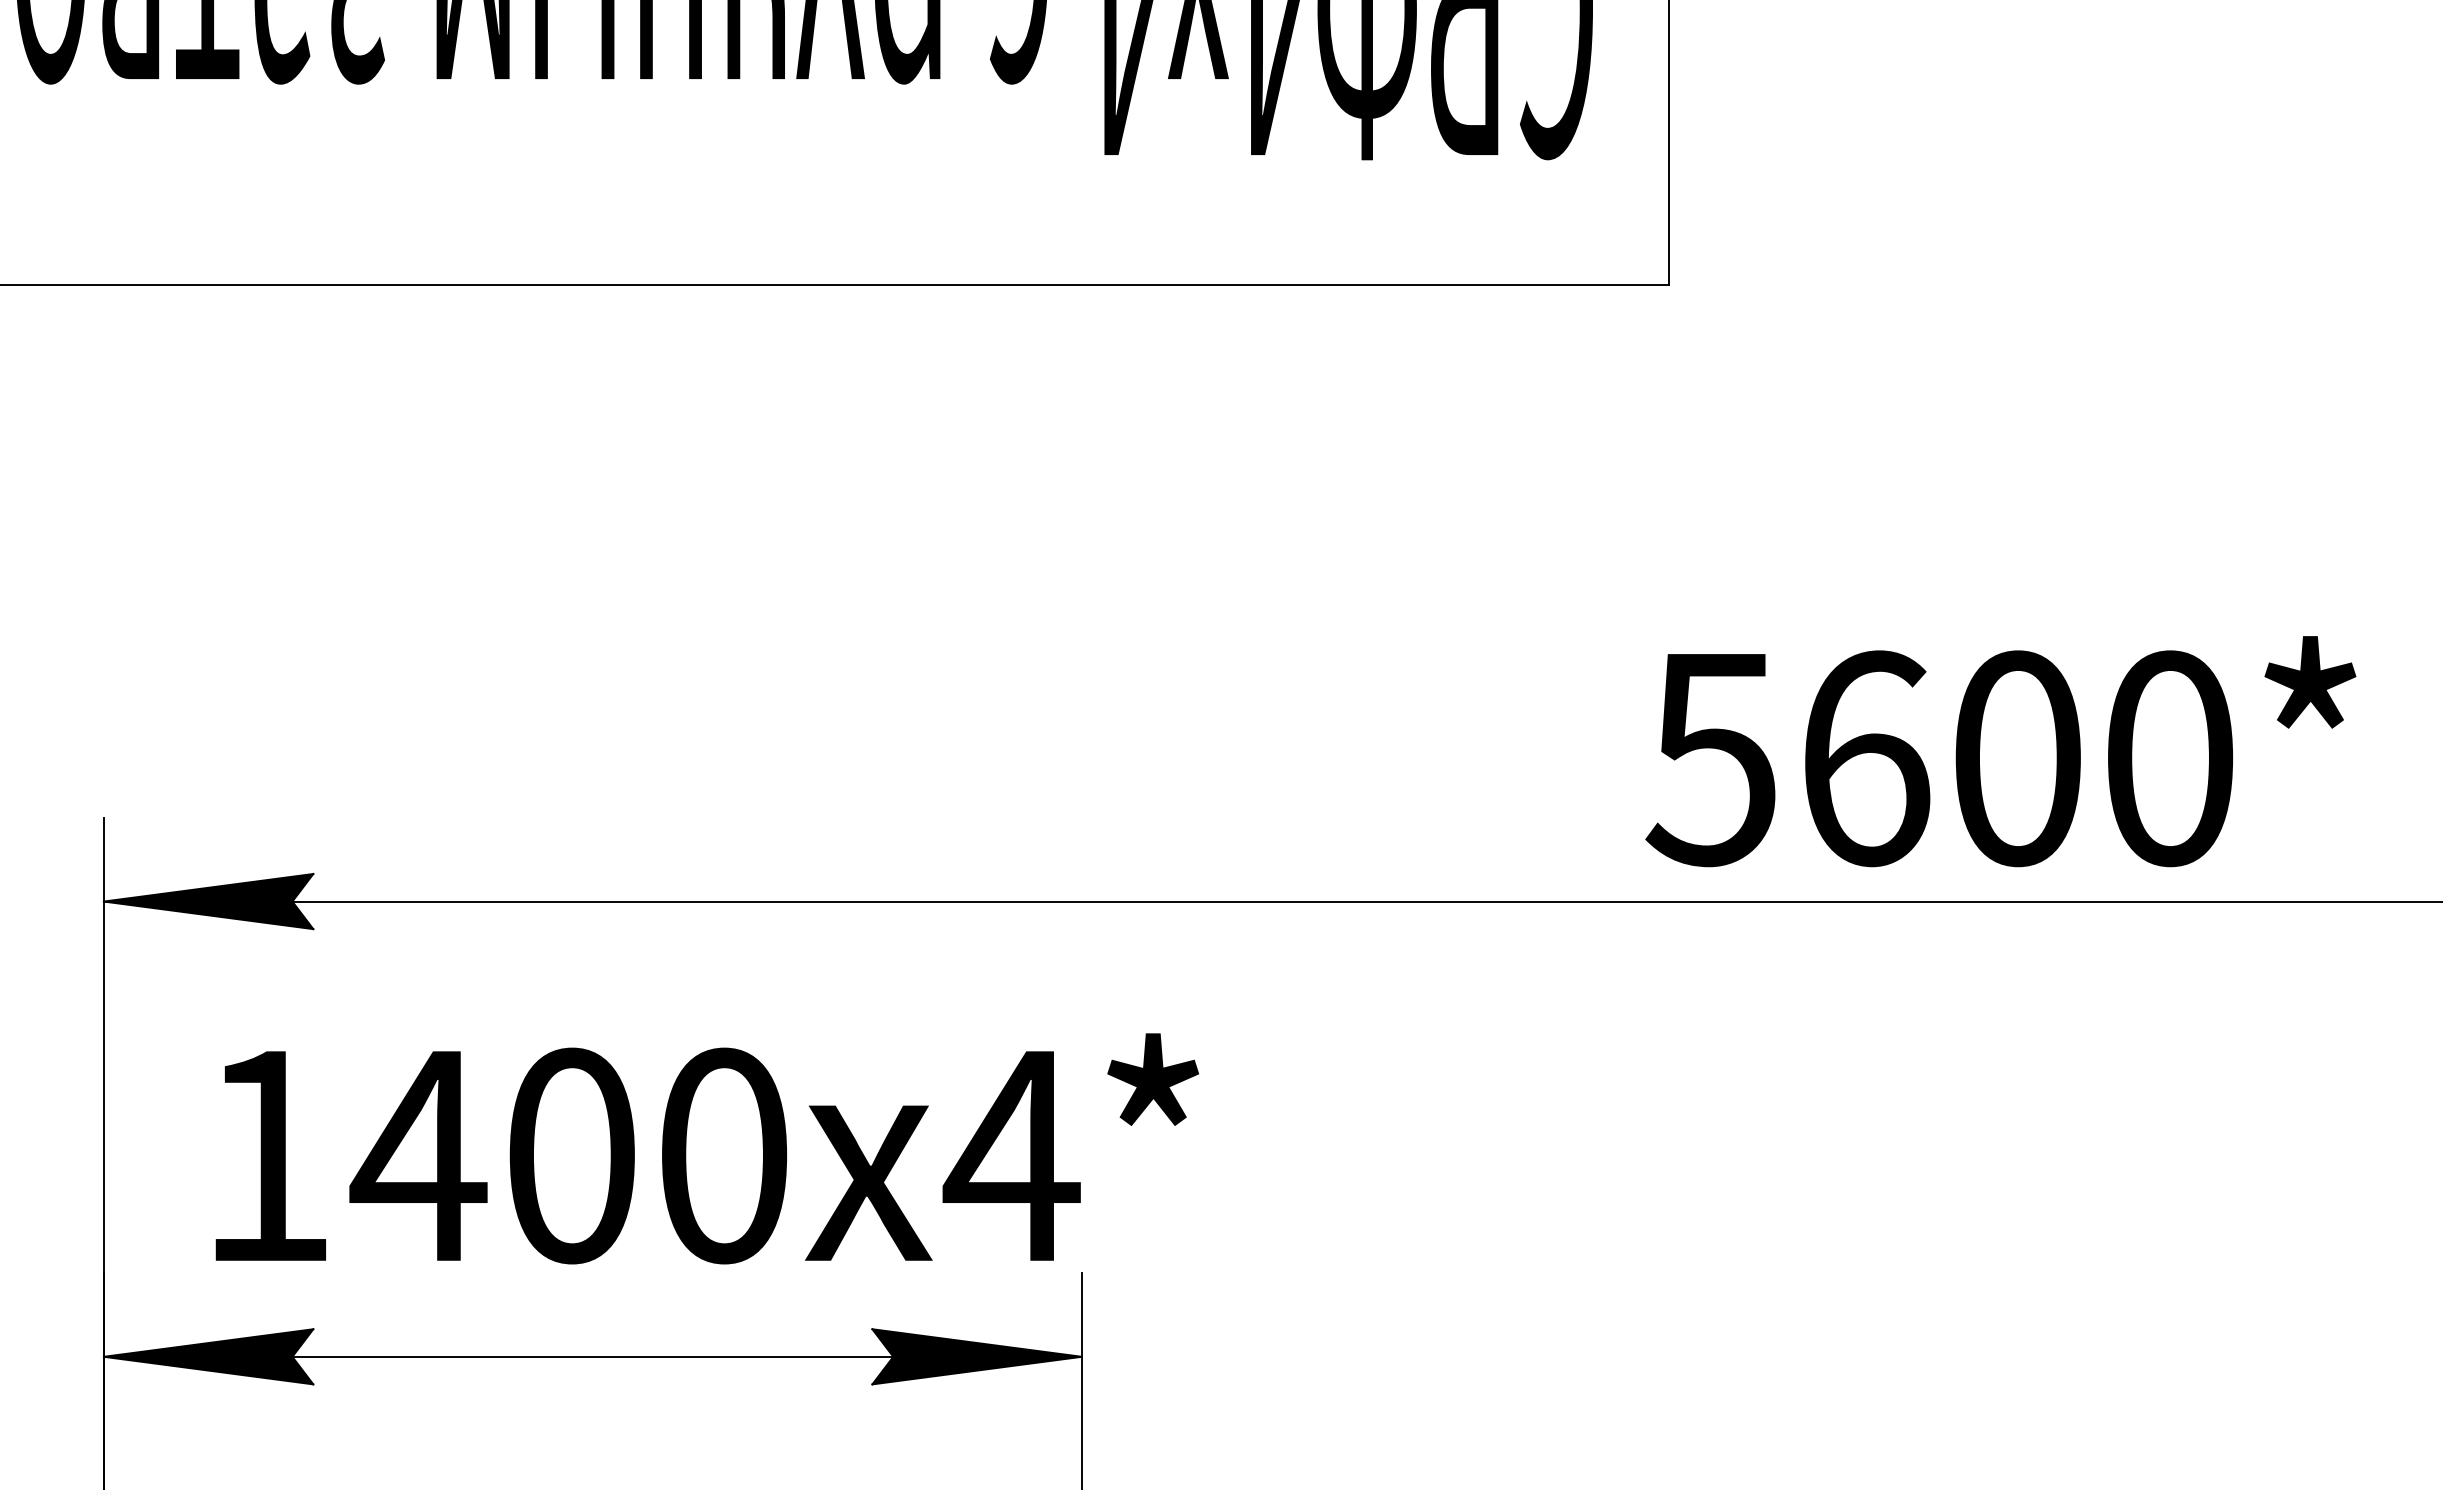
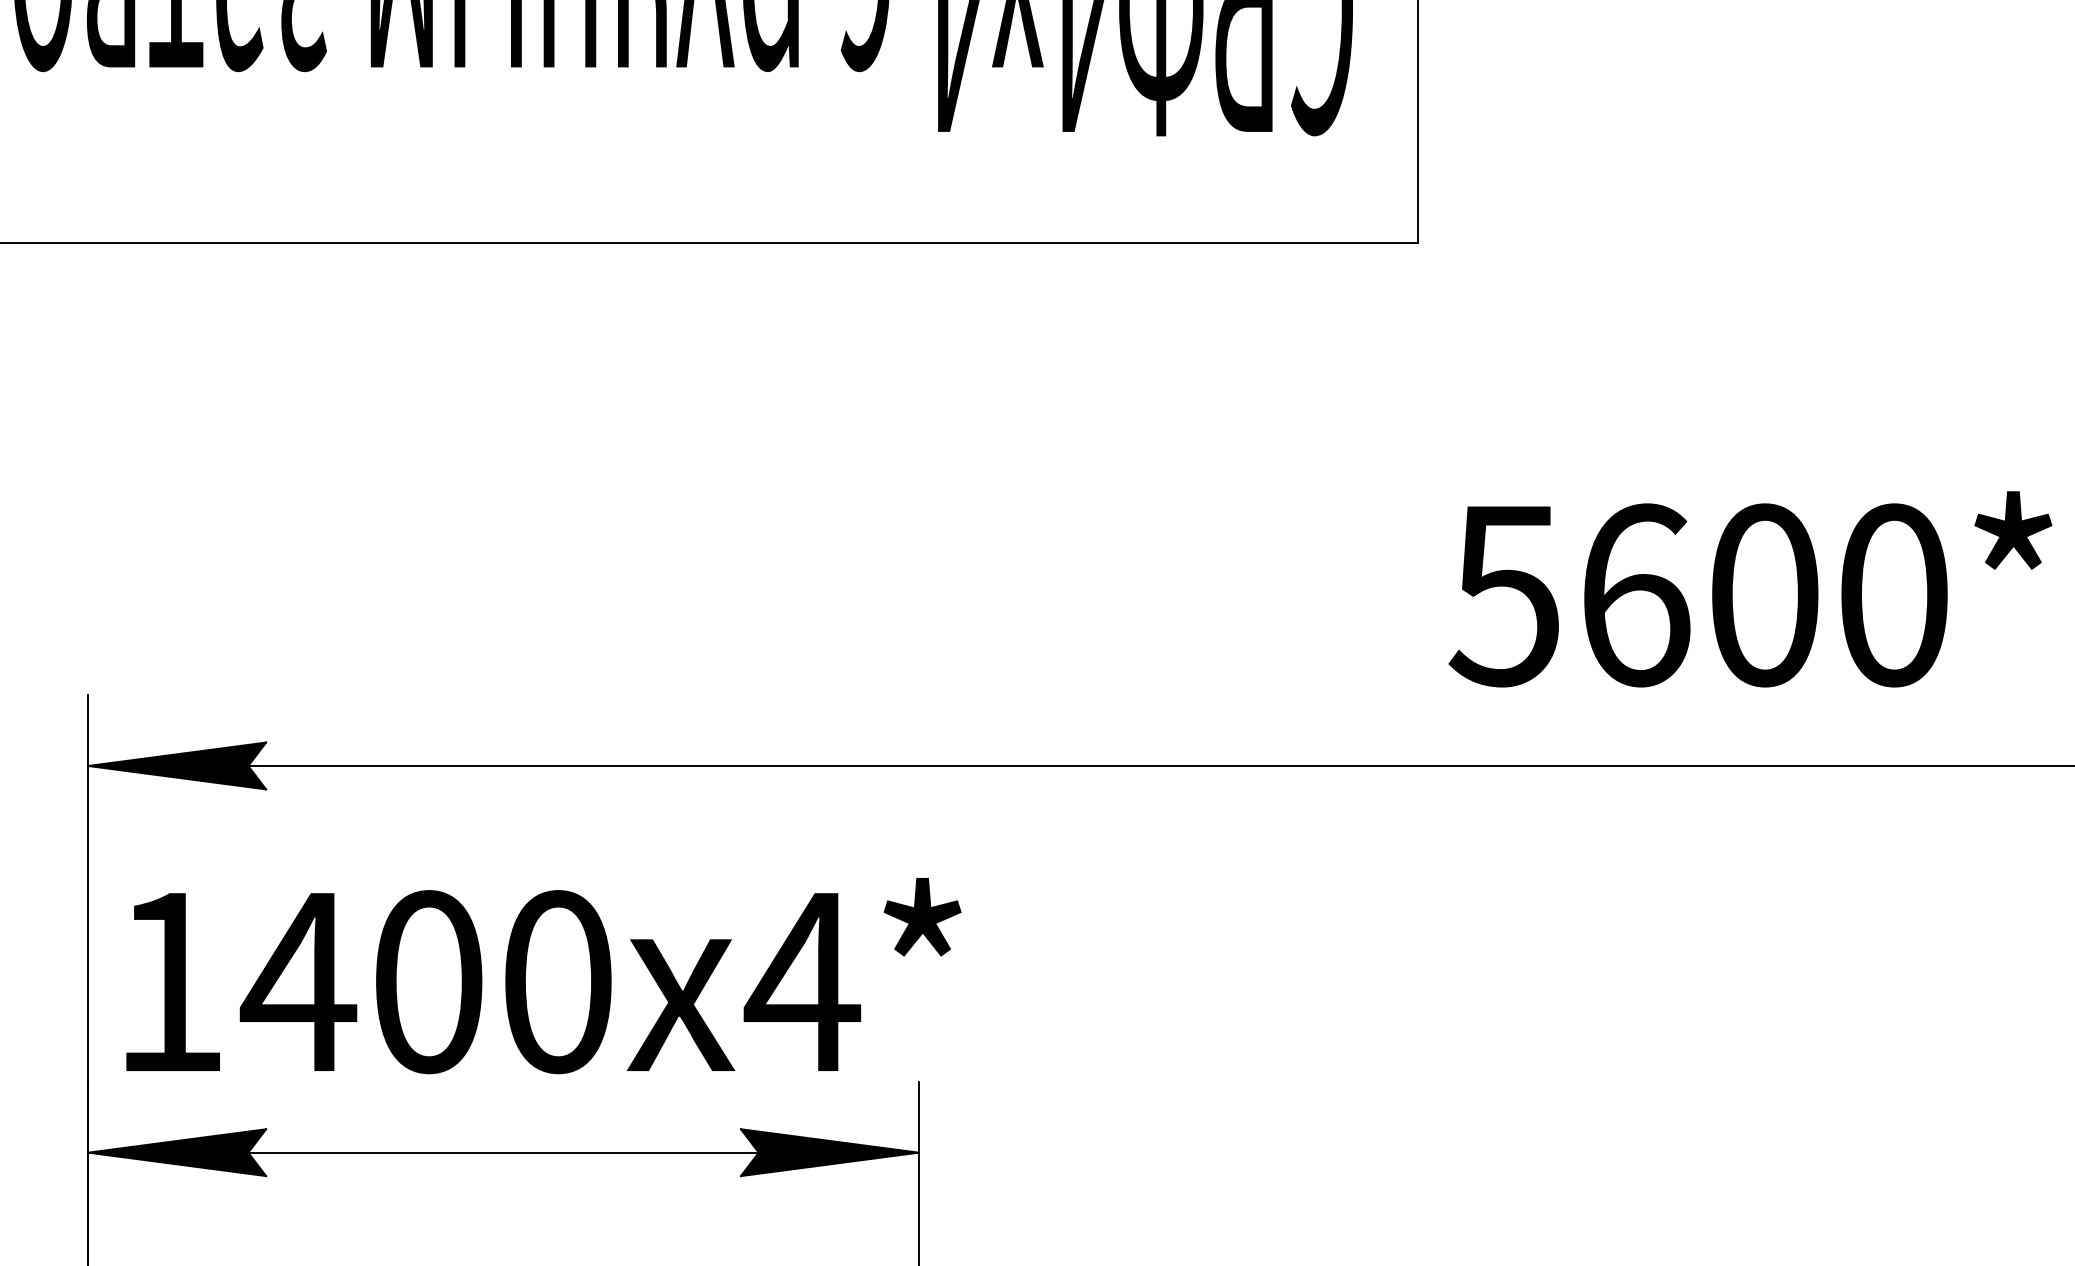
text: (2000, 751) -> (1750, 589), moved
text: (706, 1148) -> (543, 975), moved

